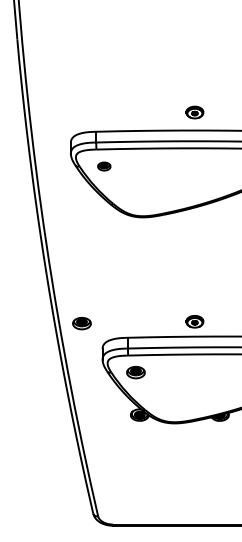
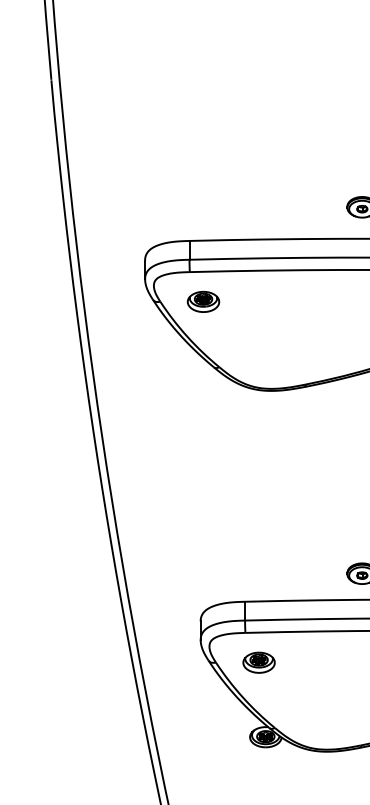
part: (104, 166) -> (203, 301), size x1.43
part: (81, 323) -> (163, 576), removed

